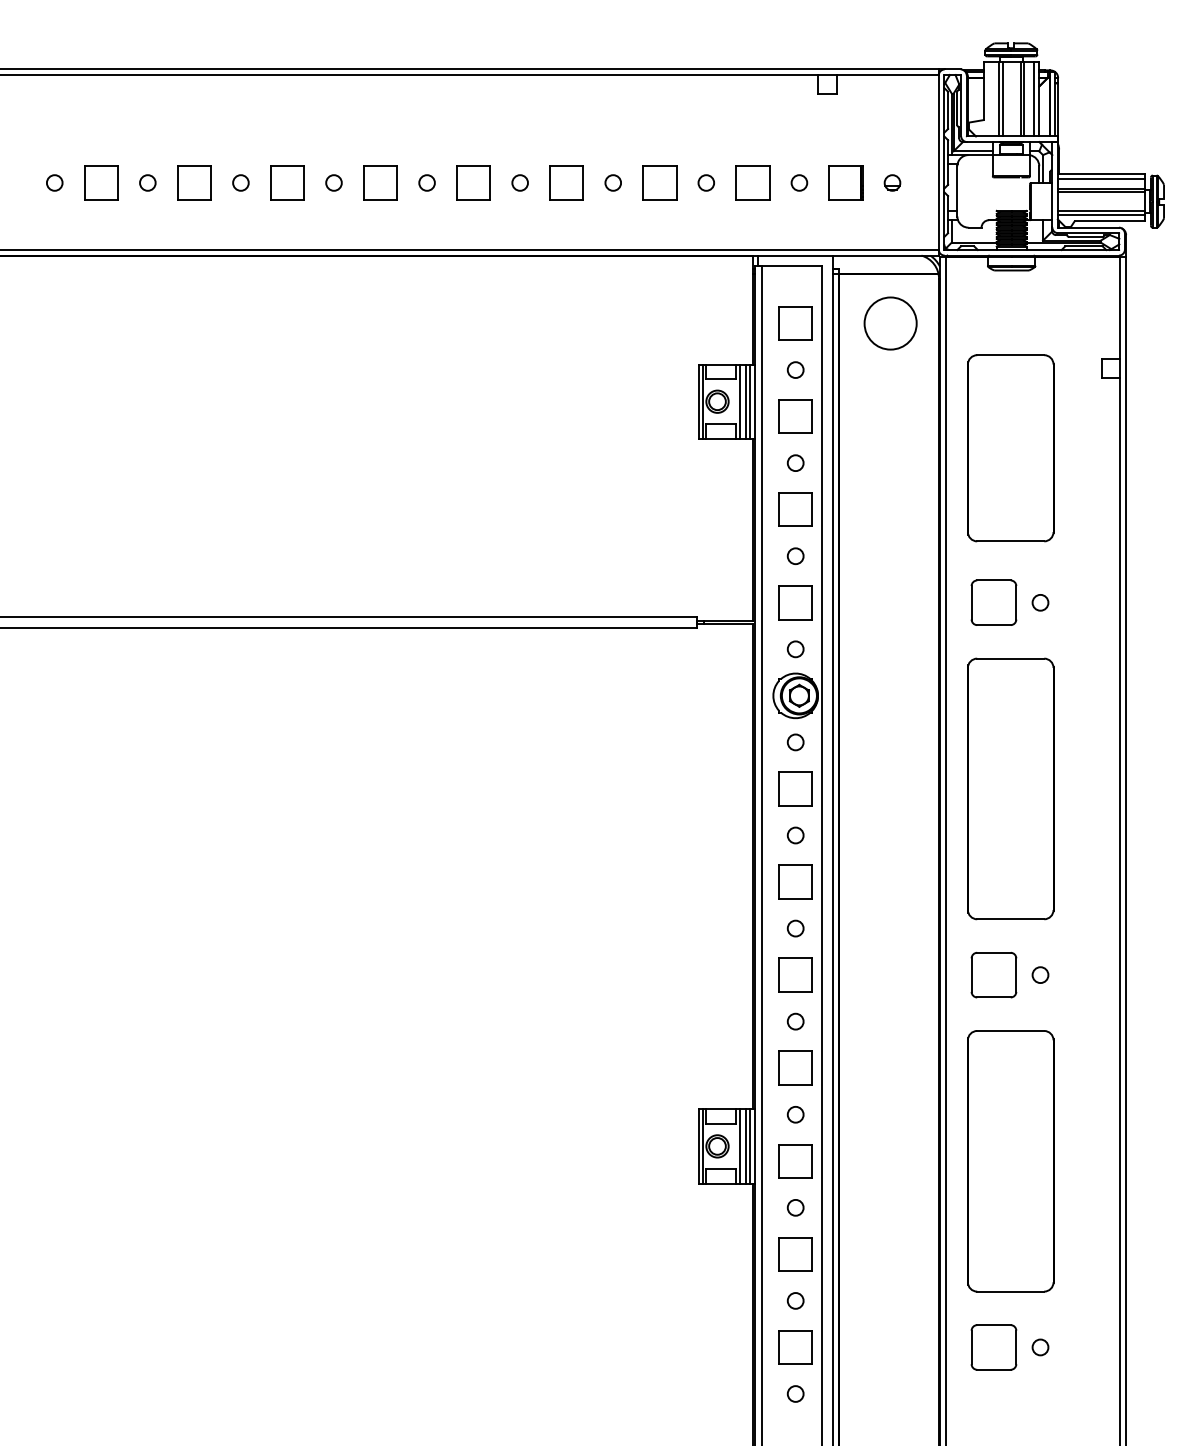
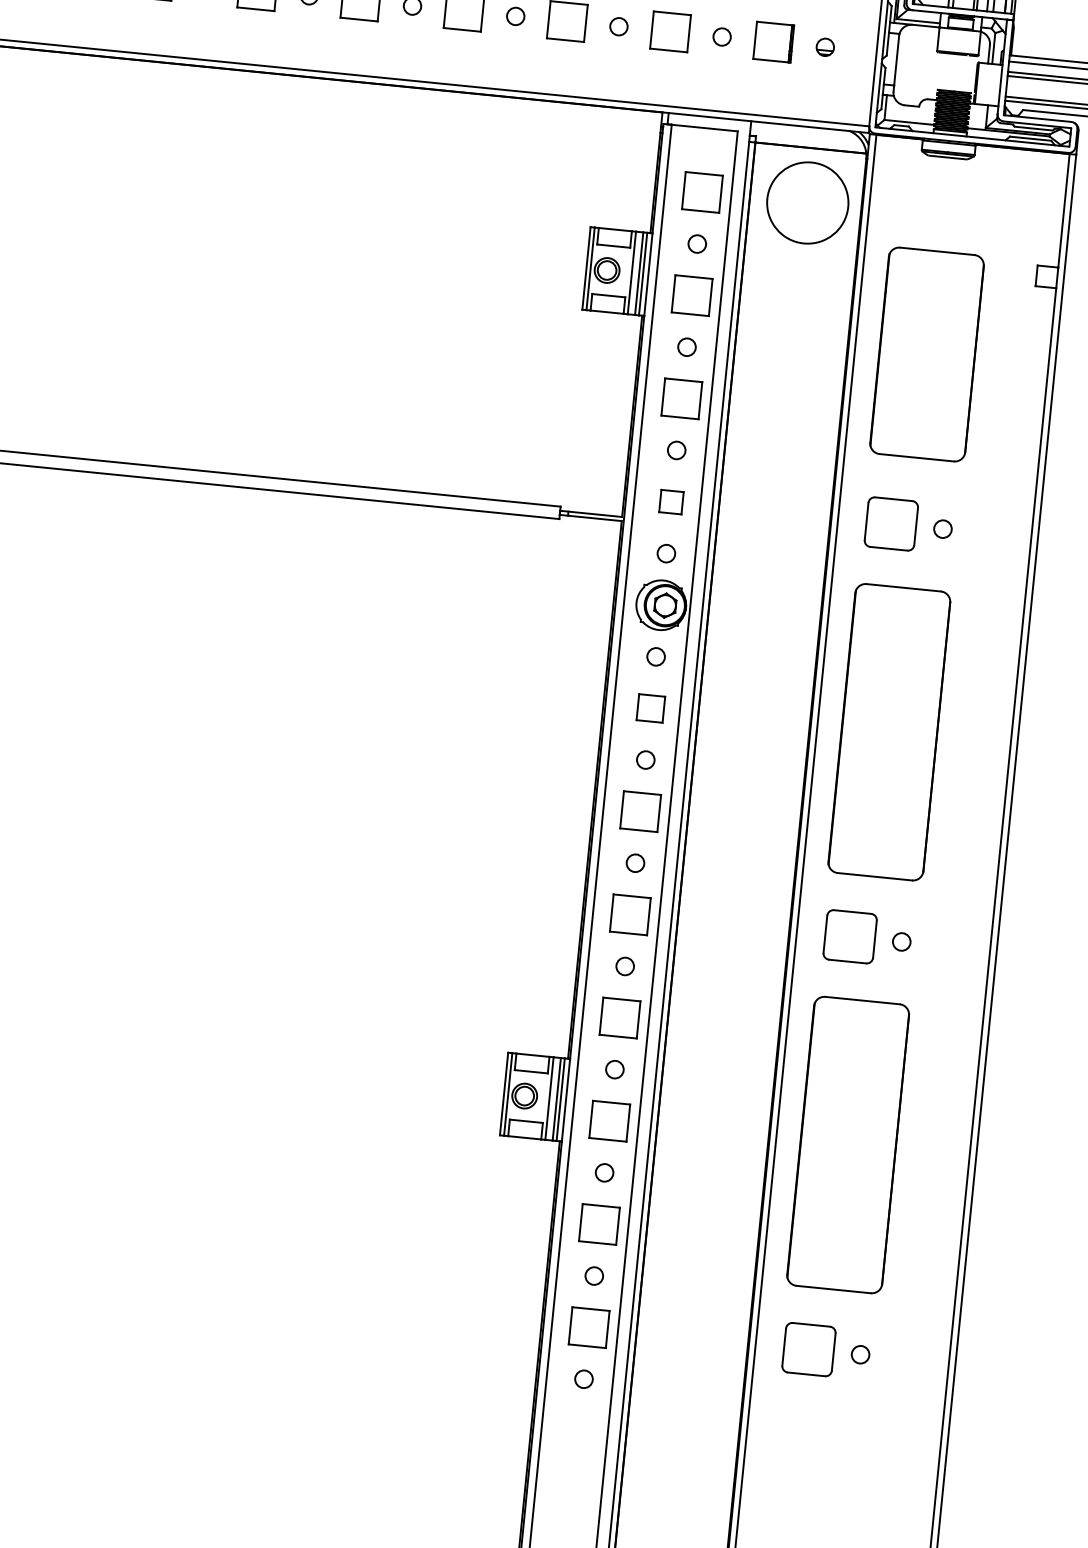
circle: (890, 323) -> (807, 202), size x1.4
part: (795, 602) -> (671, 501), size x0.6
part: (795, 788) -> (650, 707), size x0.7

